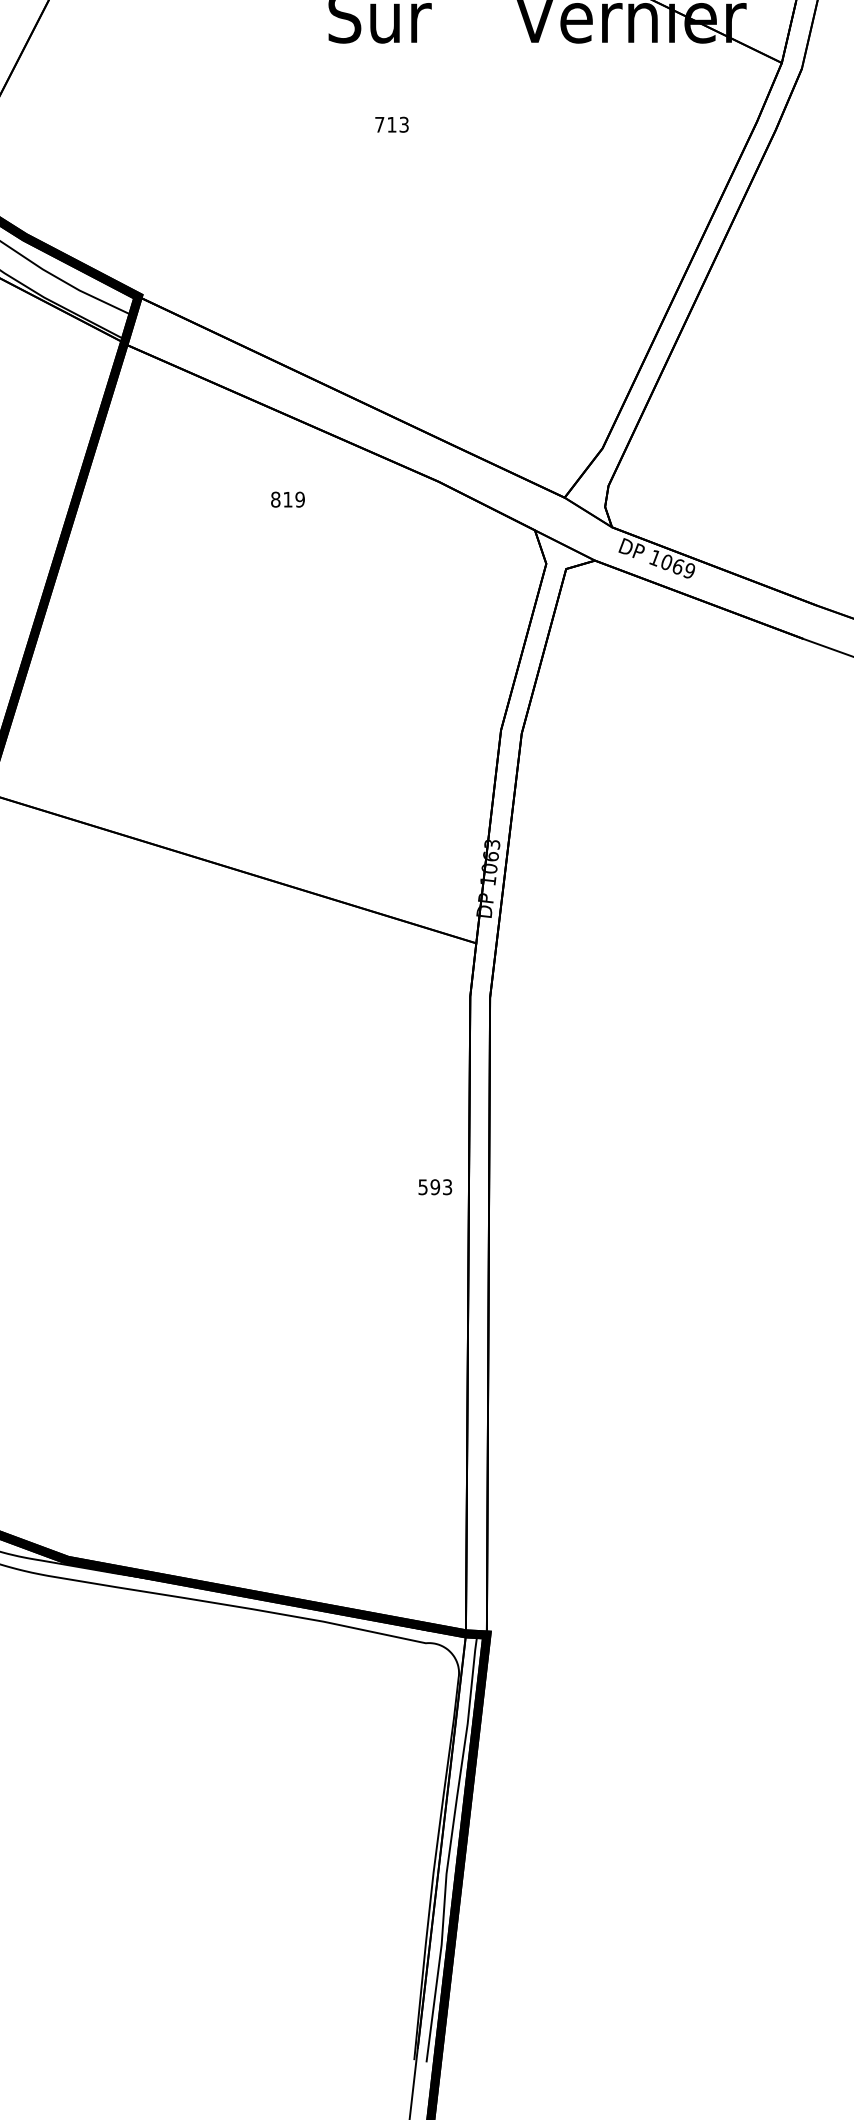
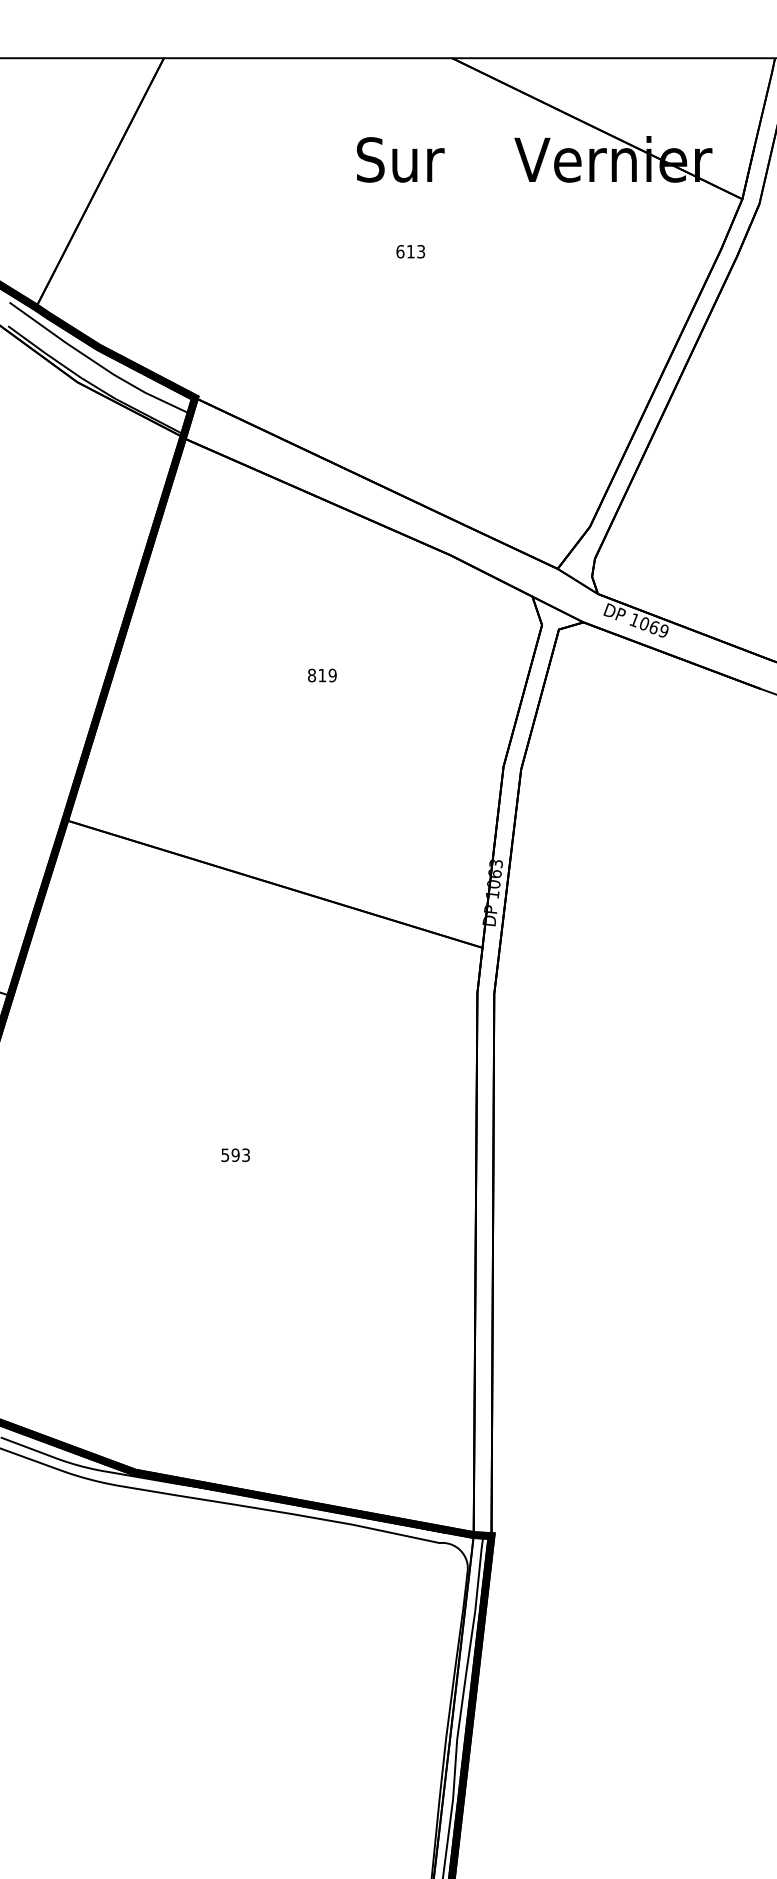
text: (379, 124) -> (400, 251), 713 -> 613
text: (288, 499) -> (322, 675), moved
text: (435, 1187) -> (235, 1155), moved

